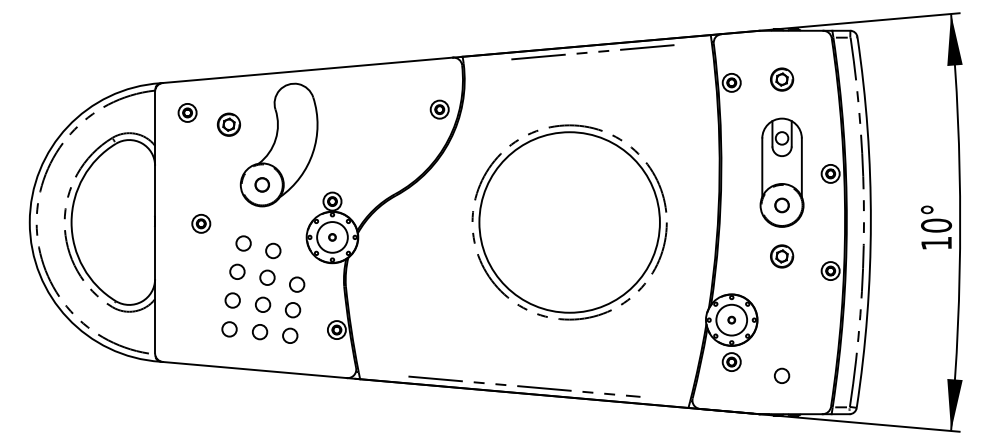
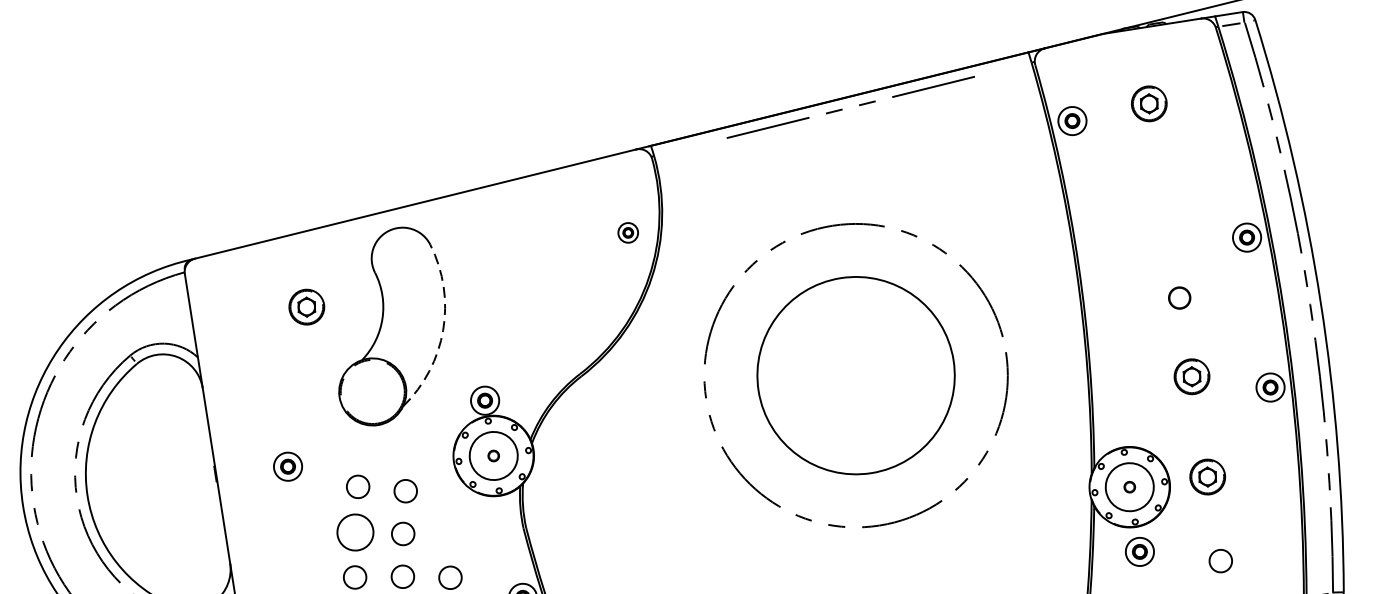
part: (439, 109) -> (627, 232), size x0.7
part: (187, 112) -> (239, 298), removed
arc: (312, 152) -> (442, 329), solid -> dashed
part: (781, 172) -> (1170, 247), removed
circle: (261, 184) -> (371, 391), removed
circle: (569, 222) -> (855, 375), size x0.7
circle: (237, 271) -> (355, 531), size x1.6
circle: (297, 284) -> (451, 537), removed
part: (782, 321) -> (1208, 476), added

